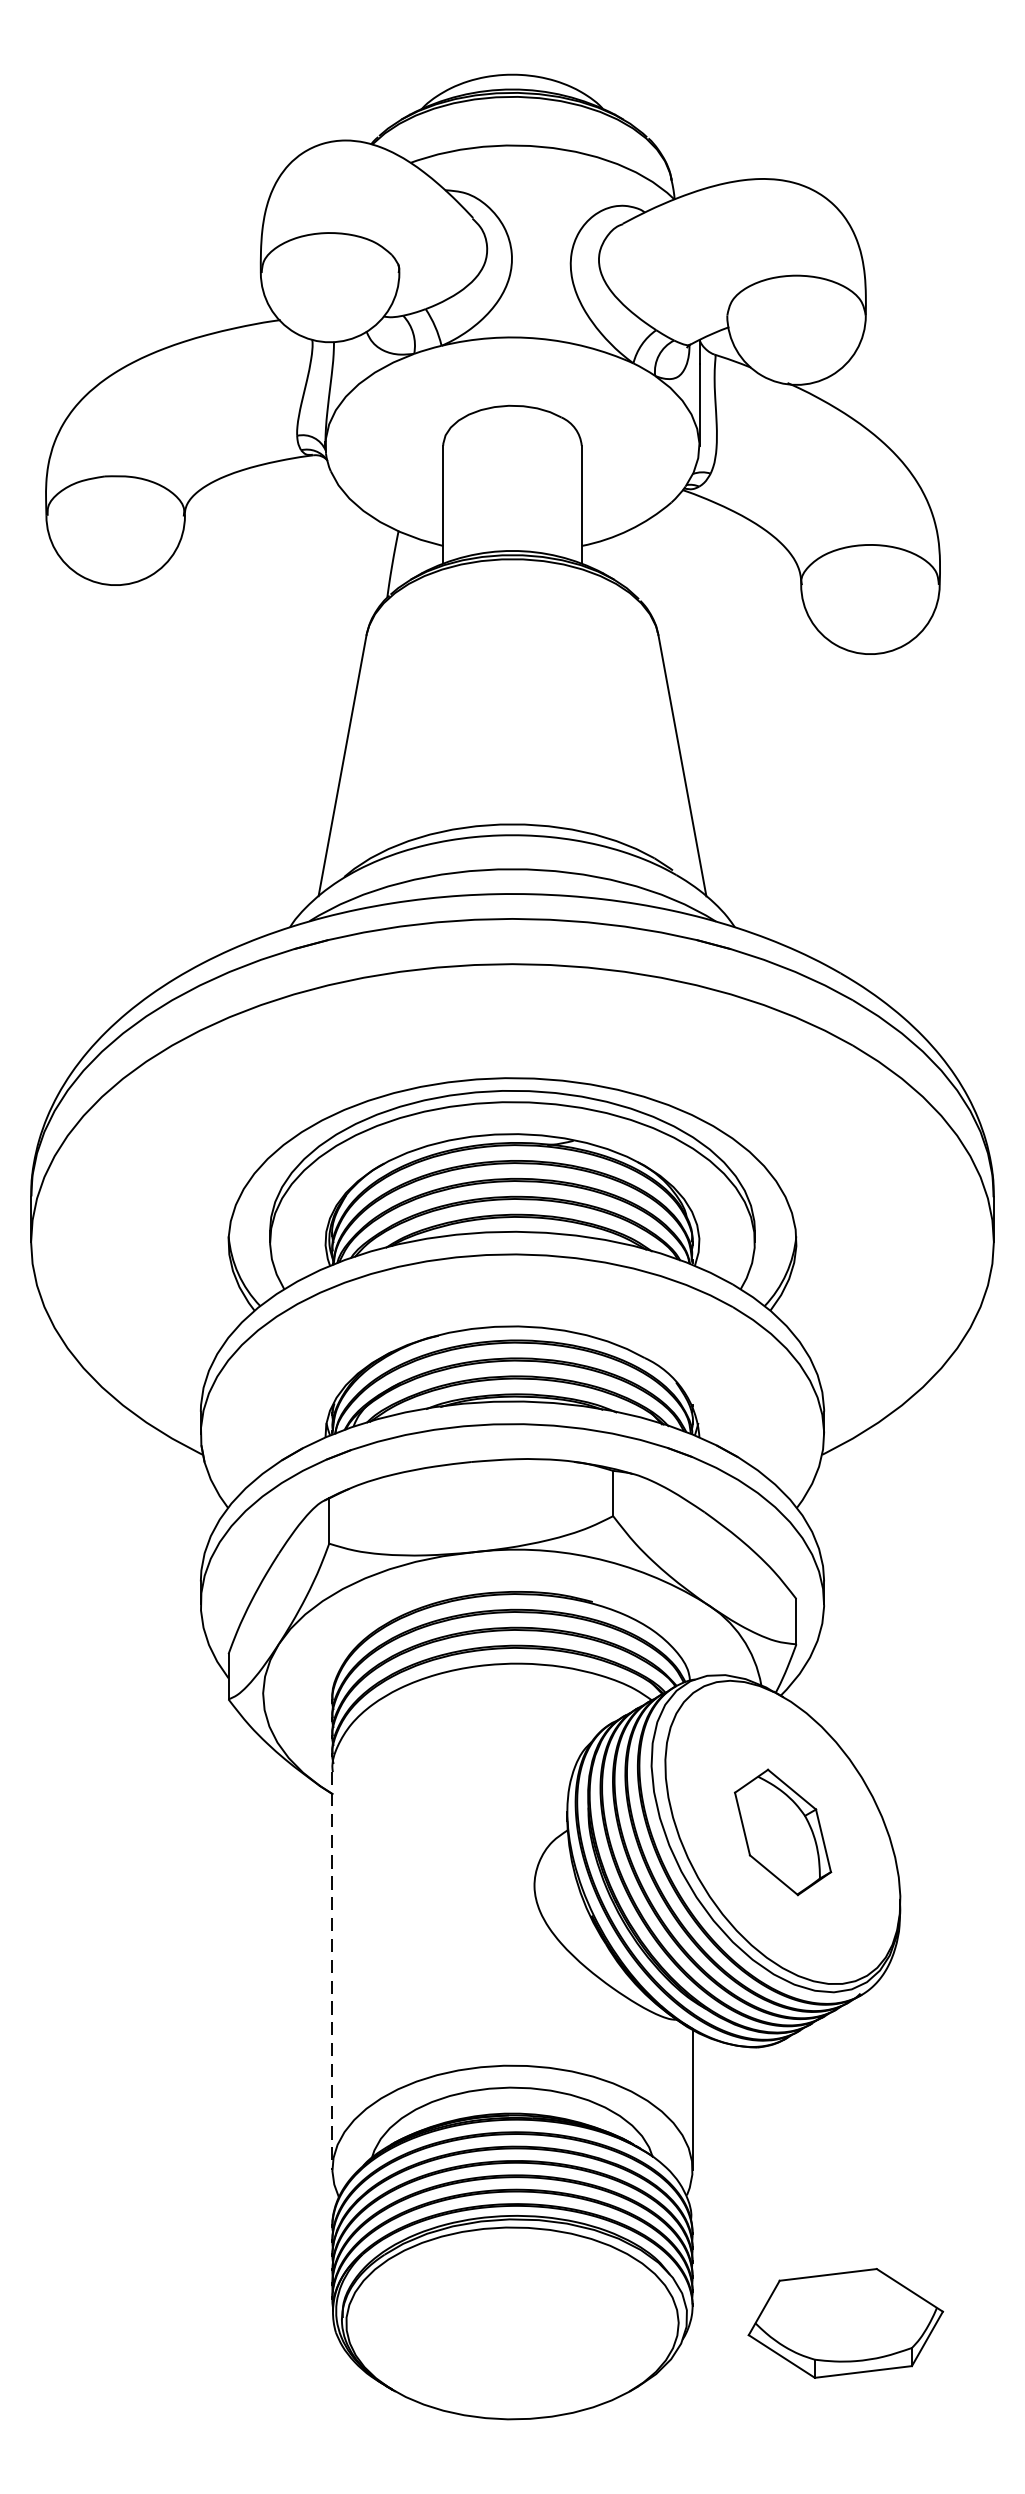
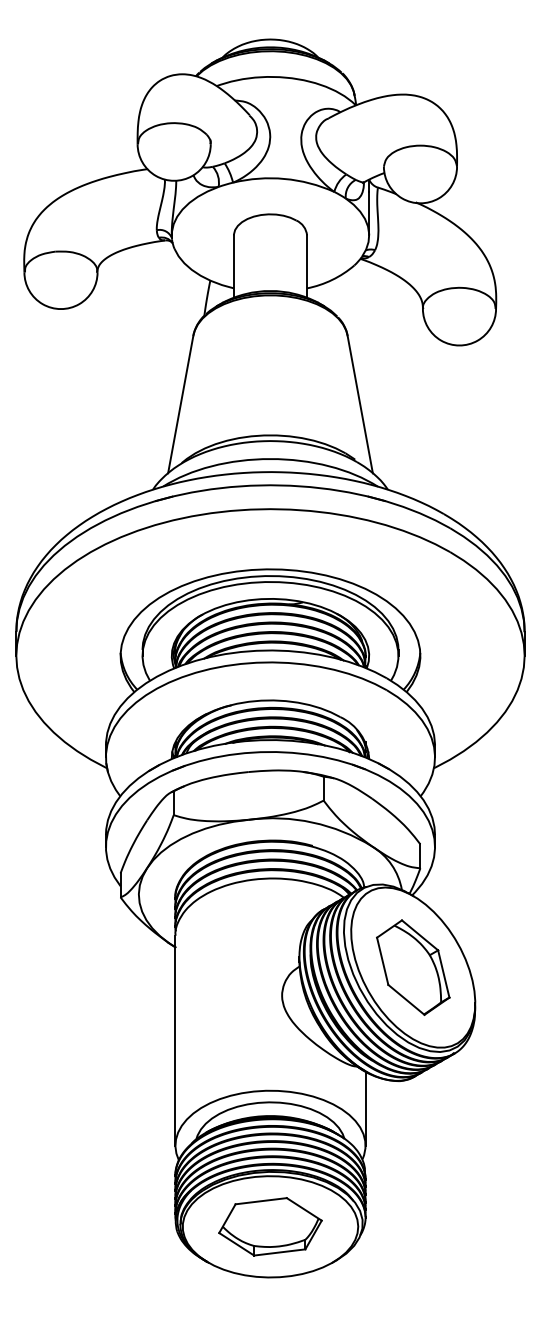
part: (783, 1832) -> (413, 967), size x1.43
line: (332, 1970) -> (175, 1040), dashed -> solid
part: (845, 2322) -> (270, 1226), moved

